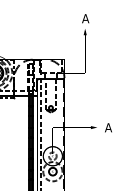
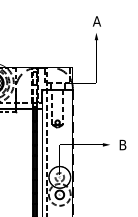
text: (108, 127) -> (122, 144), A -> B

